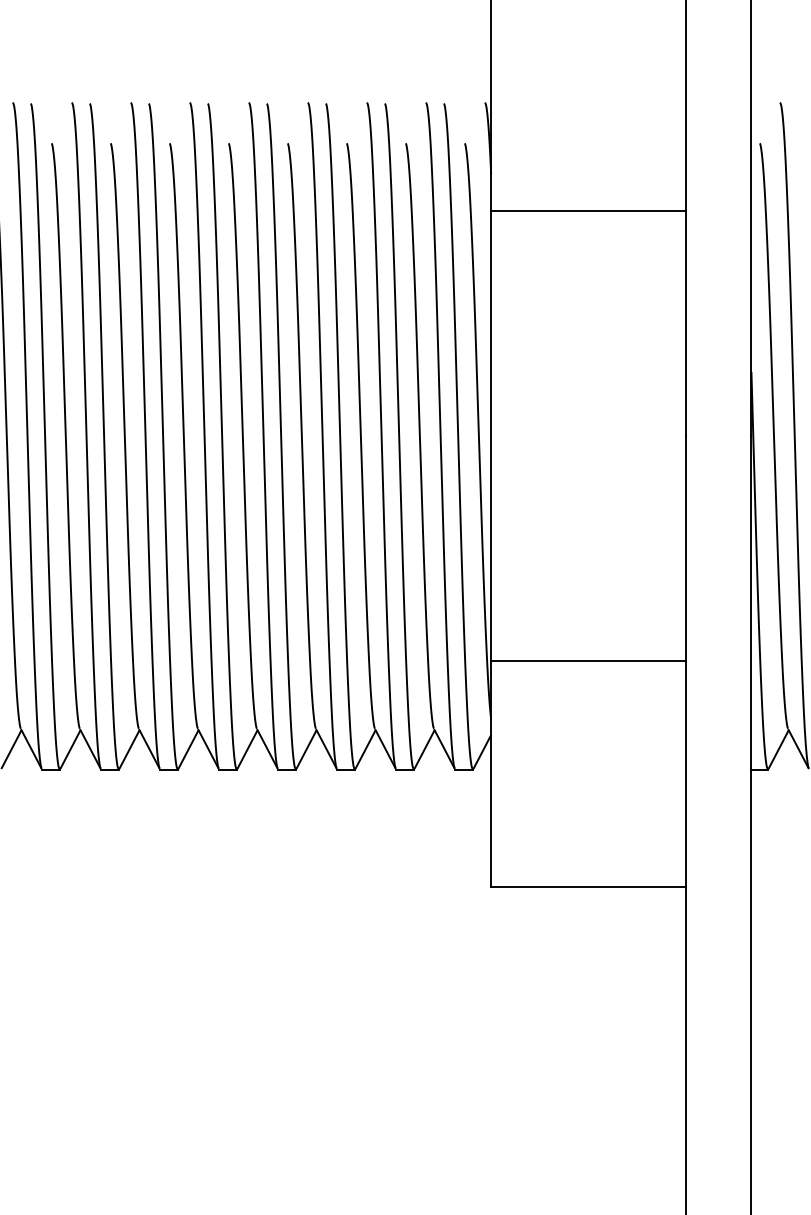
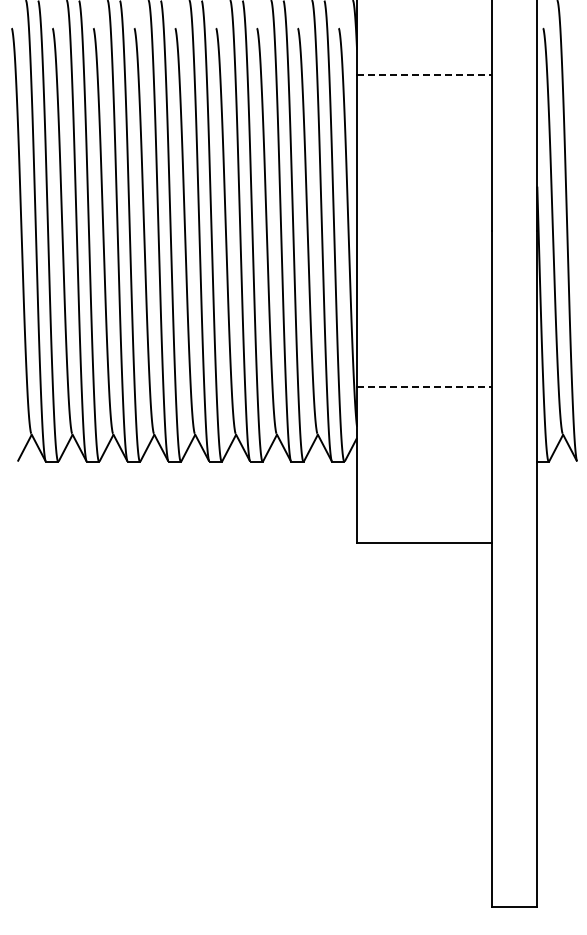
line: (588, 210) -> (424, 74), solid -> dashed
line: (588, 662) -> (424, 387), solid -> dashed

